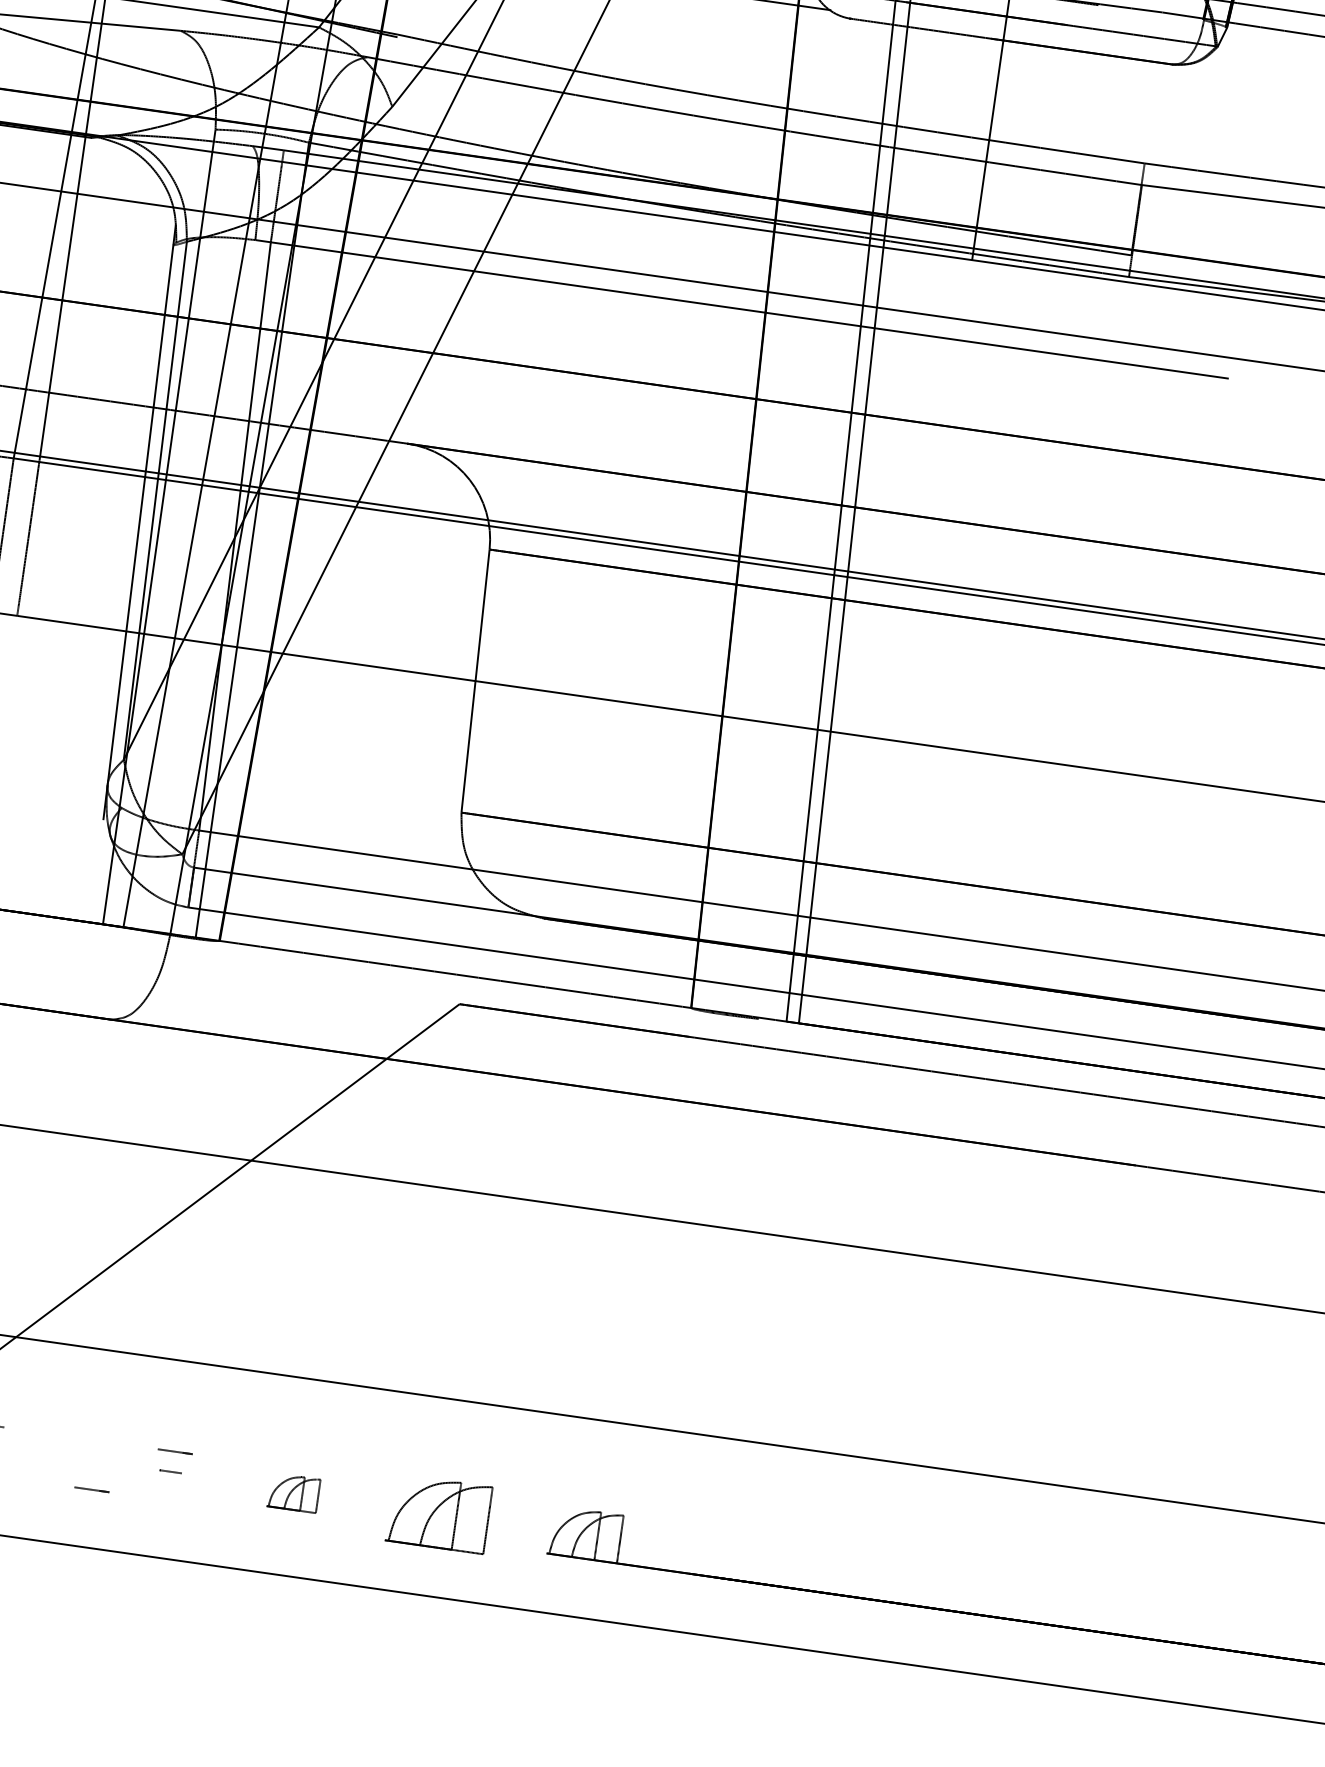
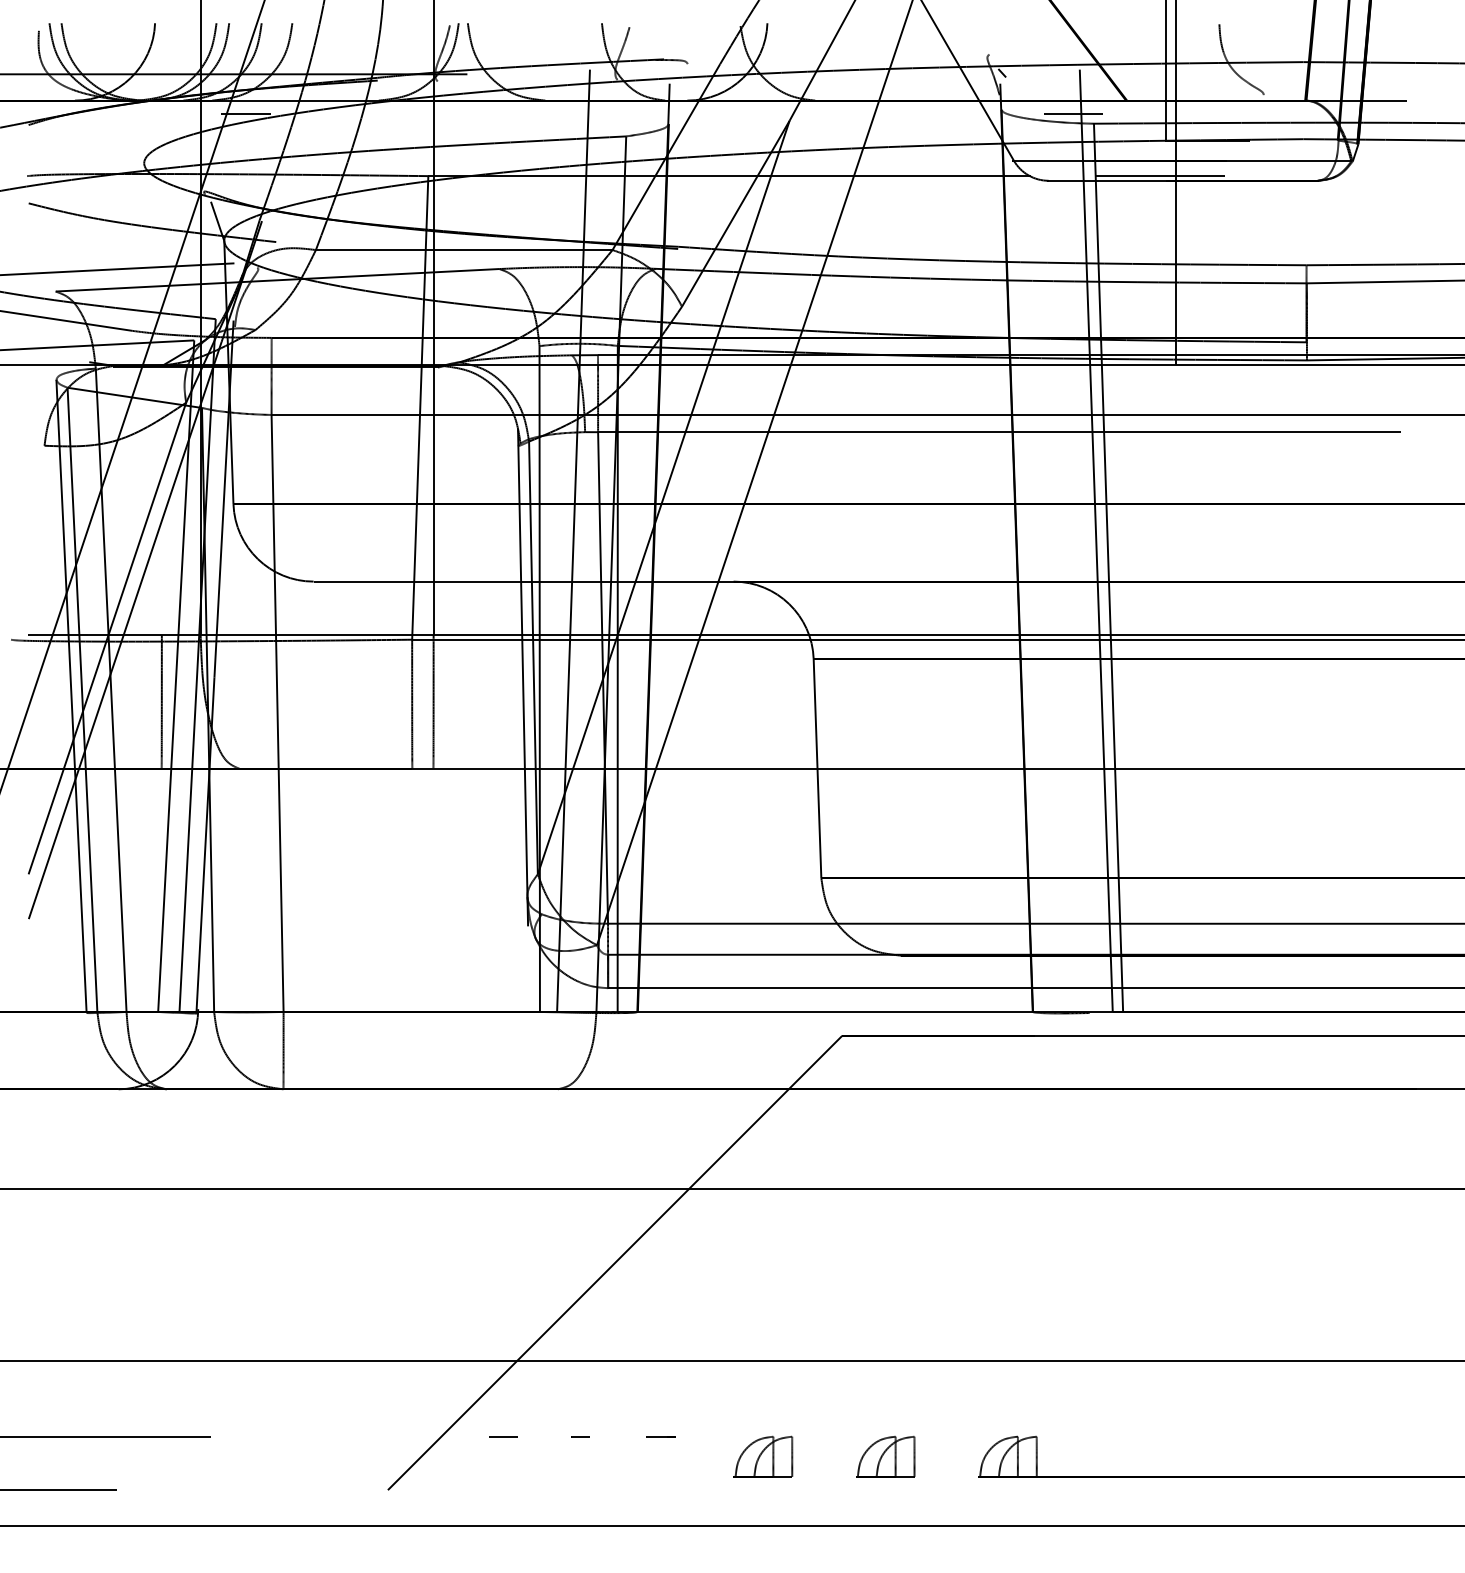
line: (984, 32) -> (1159, 176), added
line: (170, 1471) -> (580, 1436), moved
line: (91, 1489) -> (596, 1477), removed
part: (294, 1492) -> (763, 1456), size x1.43
part: (439, 1513) -> (885, 1456), size x0.71

